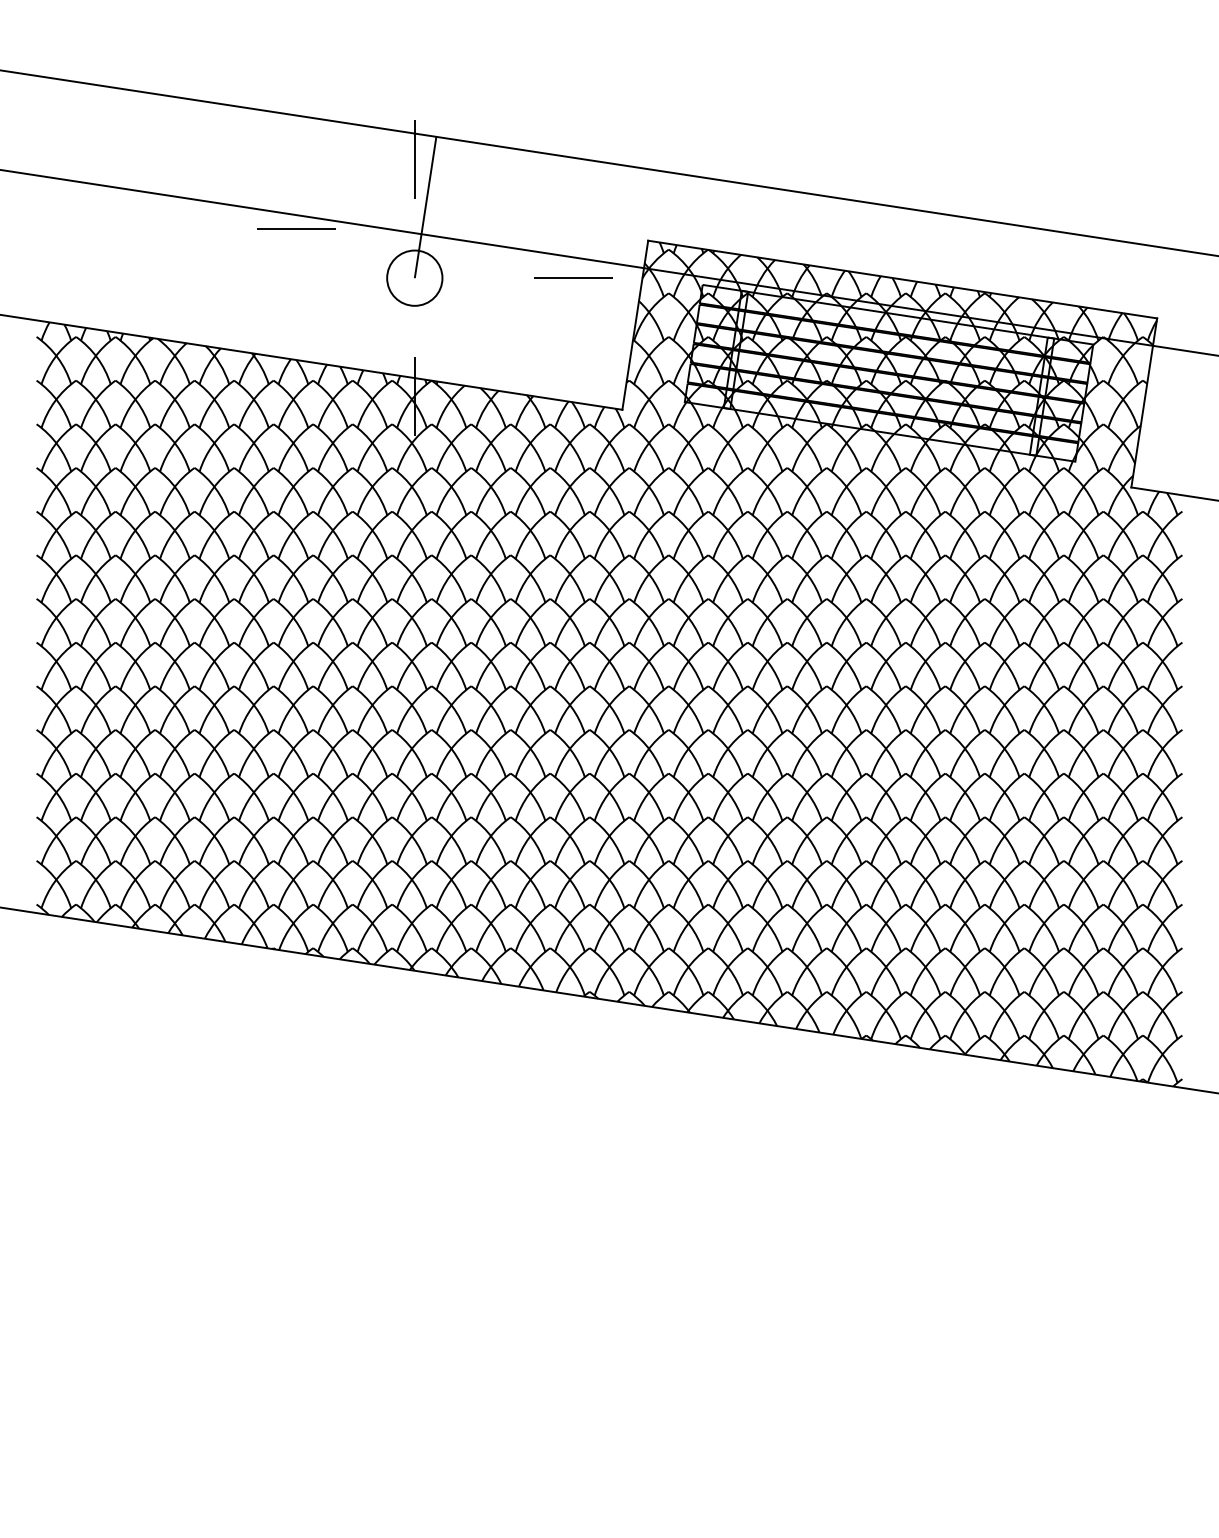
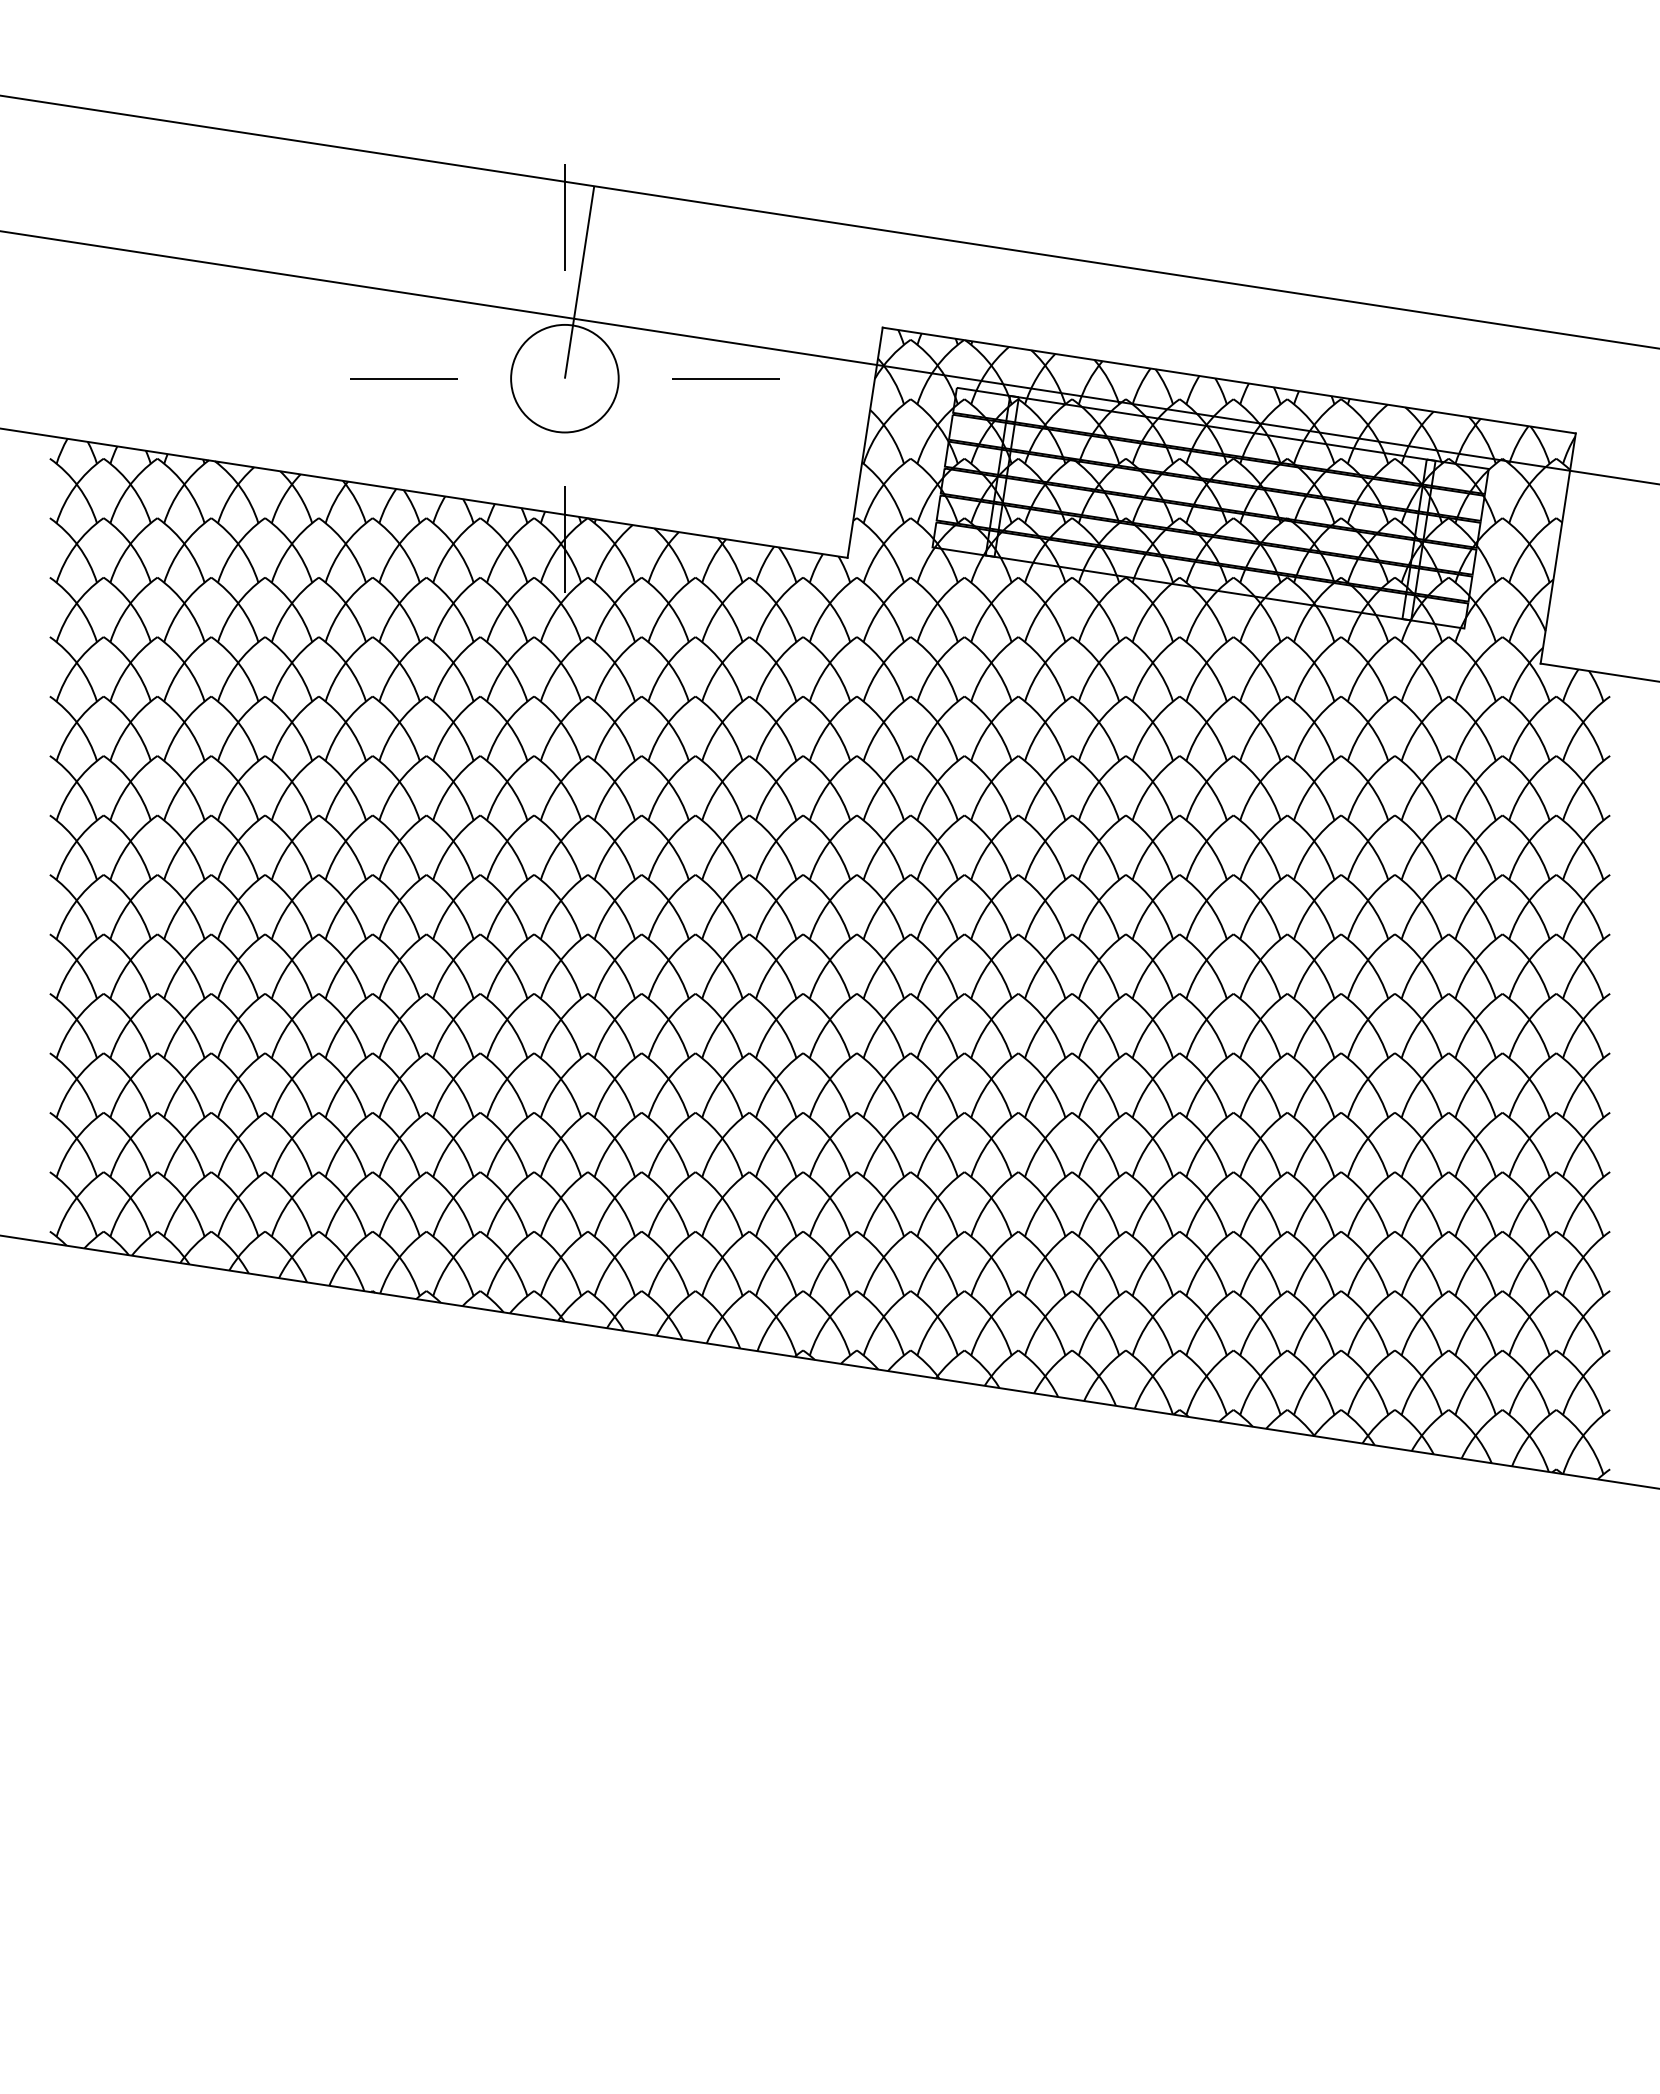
line: (296, 228) -> (403, 377), moved
circle: (414, 277) -> (564, 377), size x1.43
line: (573, 277) -> (726, 377), moved

